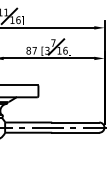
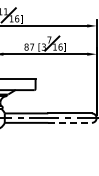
line: (76, 132) -> (70, 122), solid -> dashed

